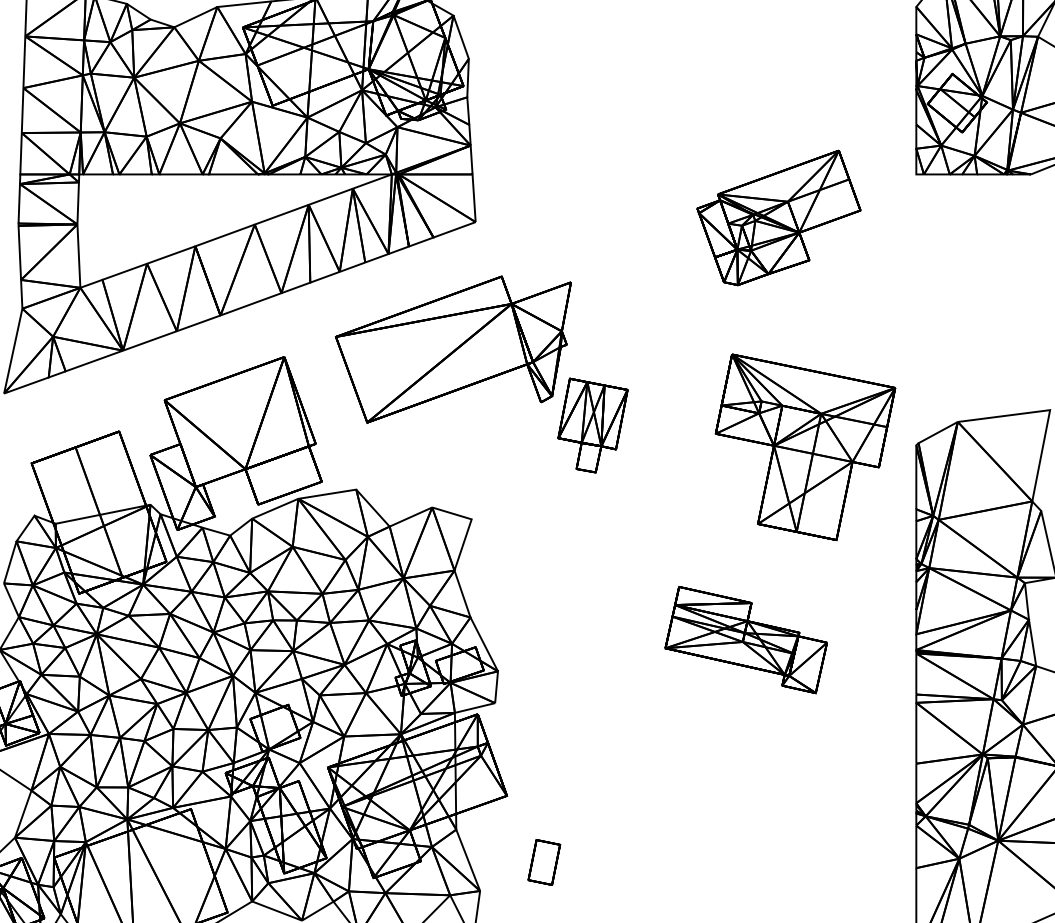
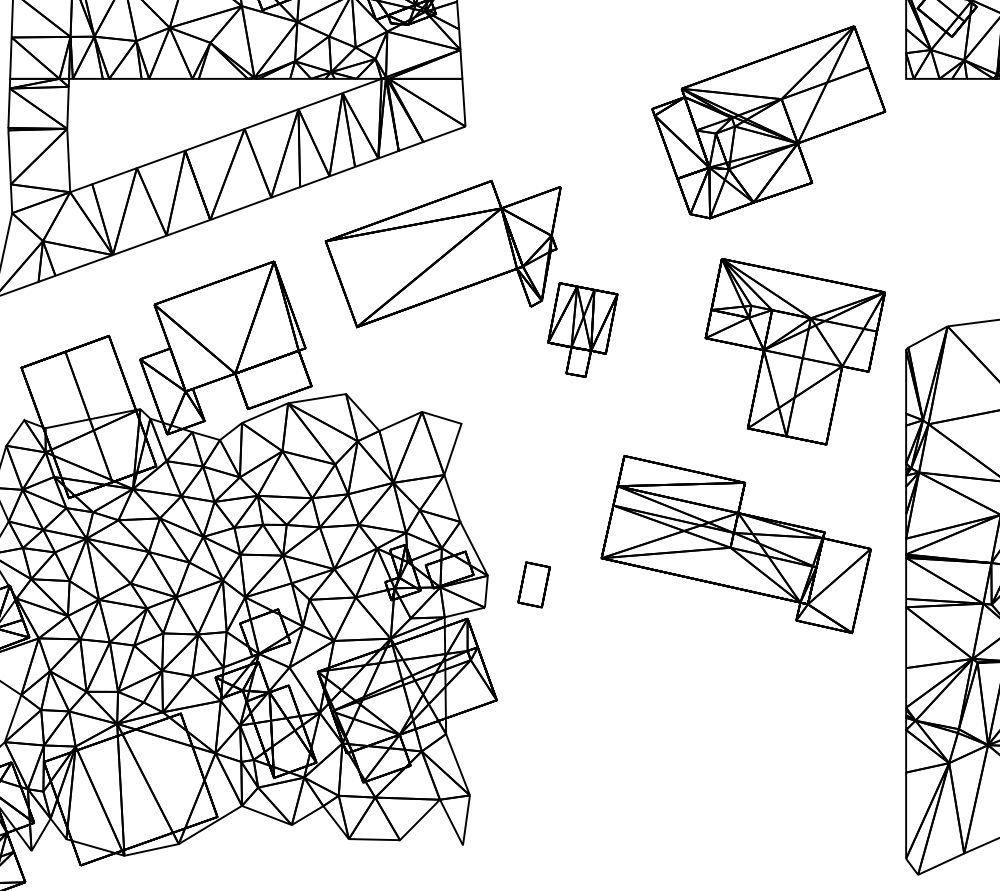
part: (778, 217) -> (768, 121), size x1.43
part: (745, 639) -> (735, 543), size x1.67
part: (544, 862) -> (534, 584), moved

